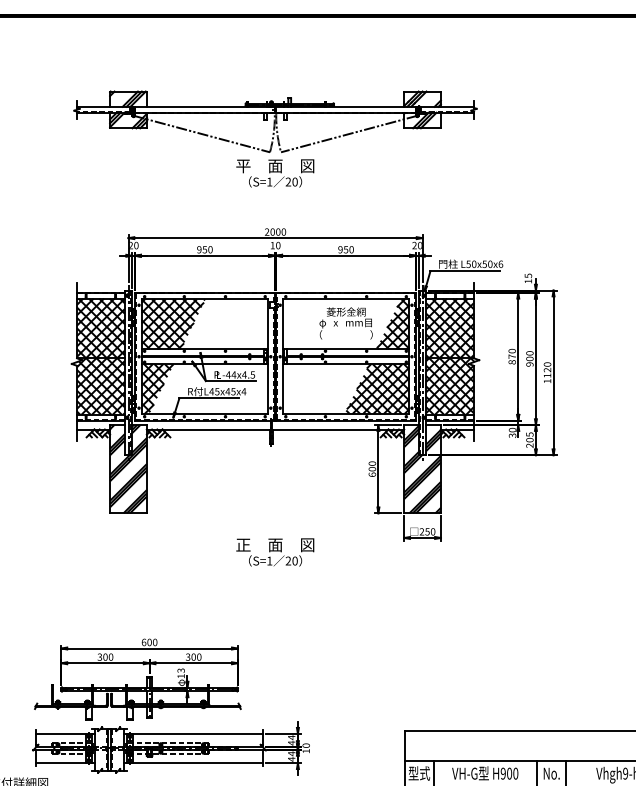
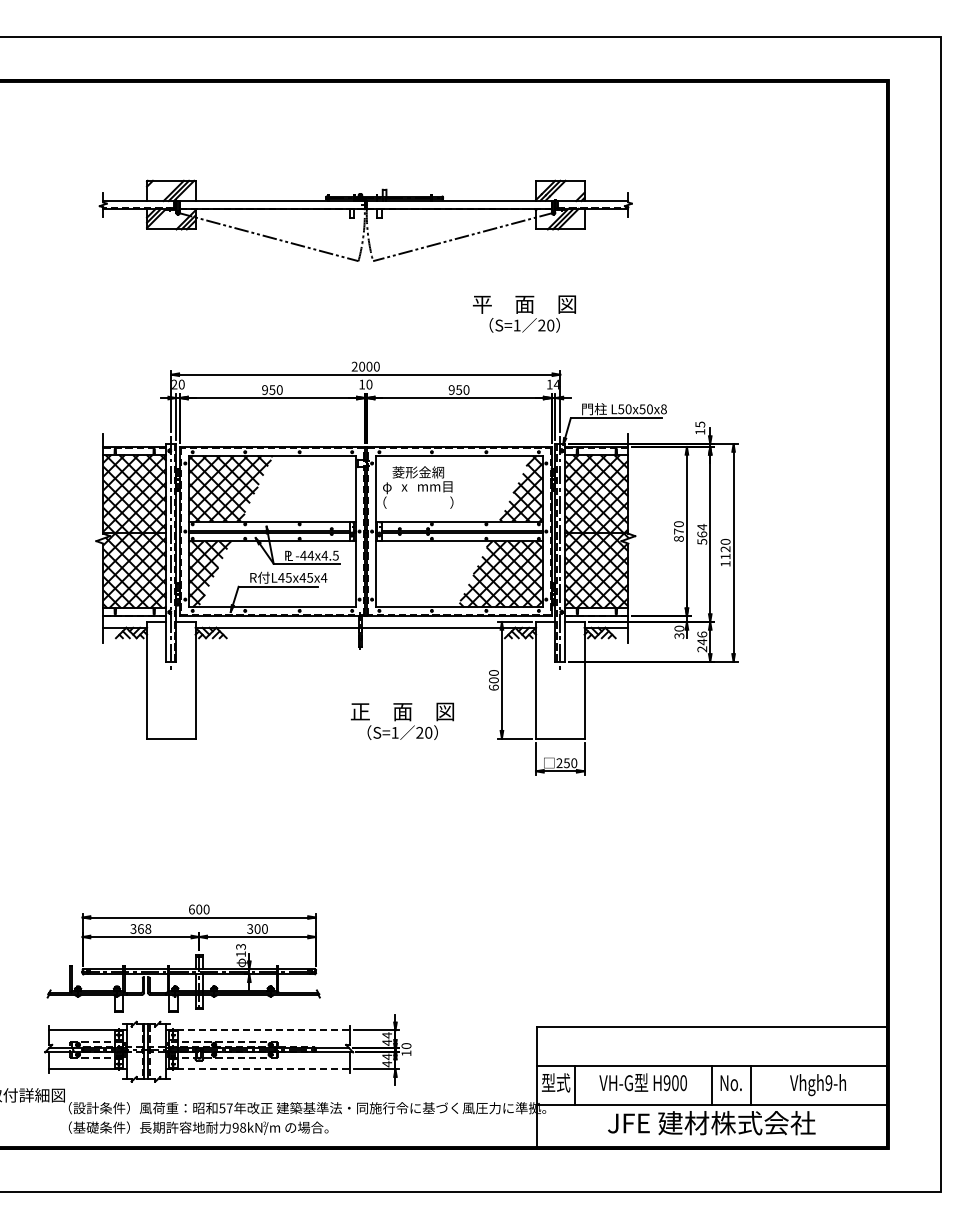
text: (274, 172) -> (523, 313), moved
text: (416, 245) -> (552, 384), 20 -> 14
text: (500, 263) -> (663, 408), L50x50x6 -> L50x50x8
text: (346, 323) -> (418, 487), moved
text: (530, 358) -> (702, 534), 900 -> 564
text: (530, 437) -> (702, 638), 205 -> 246
hatch: (128, 469) -> (171, 680), removed
hatch: (422, 469) -> (560, 680), removed
text: (274, 551) -> (401, 720), moved
text: (108, 656) -> (144, 928), 300 -> 368
line: (194, 733) -> (258, 1030), solid -> dashed
line: (194, 763) -> (258, 1069), solid -> dashed

